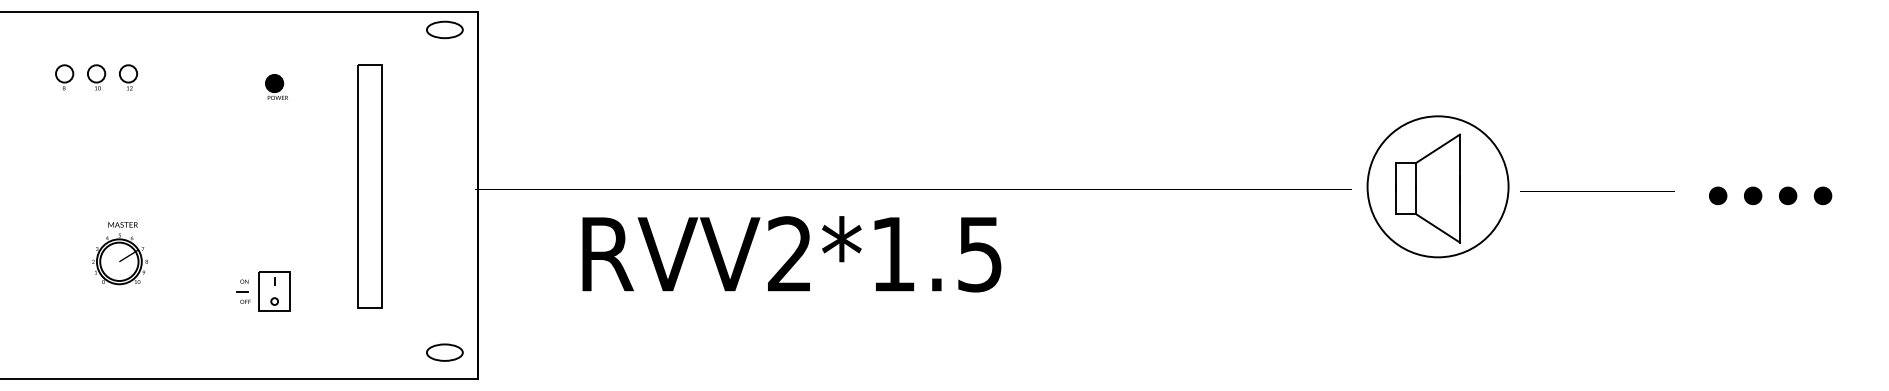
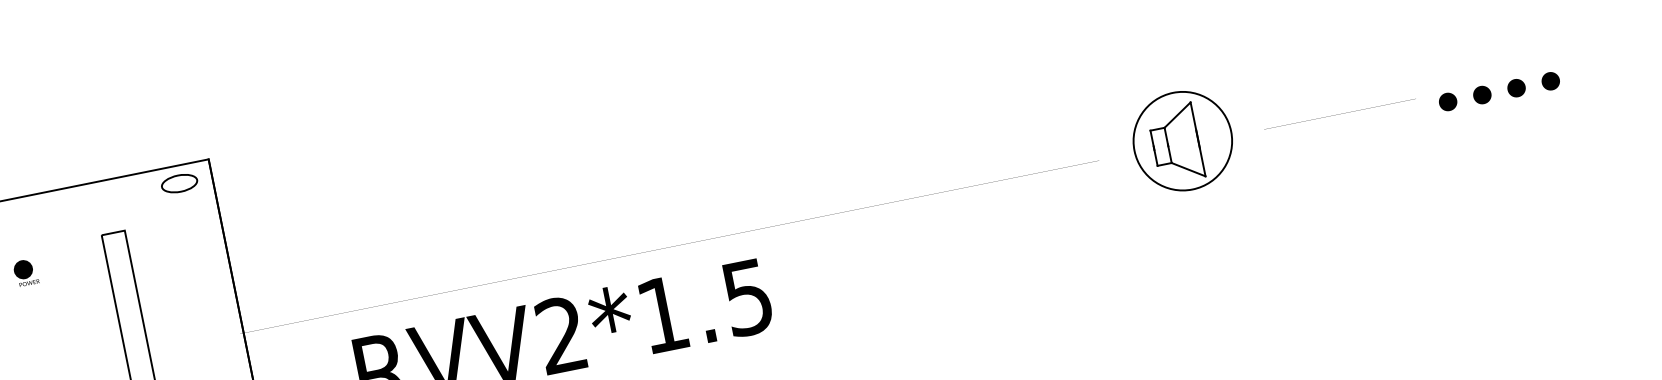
part: (1437, 186) -> (1182, 140), size x0.7
text: (1770, 195) -> (1499, 91), moved

